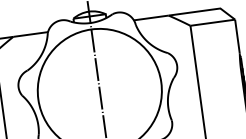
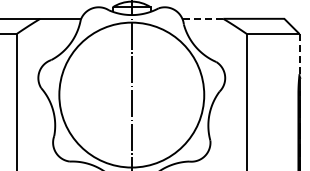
line: (150, 17) -> (202, 18), solid -> dashed
line: (237, 36) -> (299, 53), solid -> dashed

